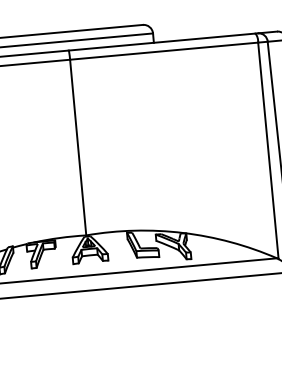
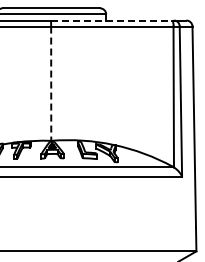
line: (162, 42) -> (111, 20), solid -> dashed
line: (78, 148) -> (51, 84), solid -> dashed

